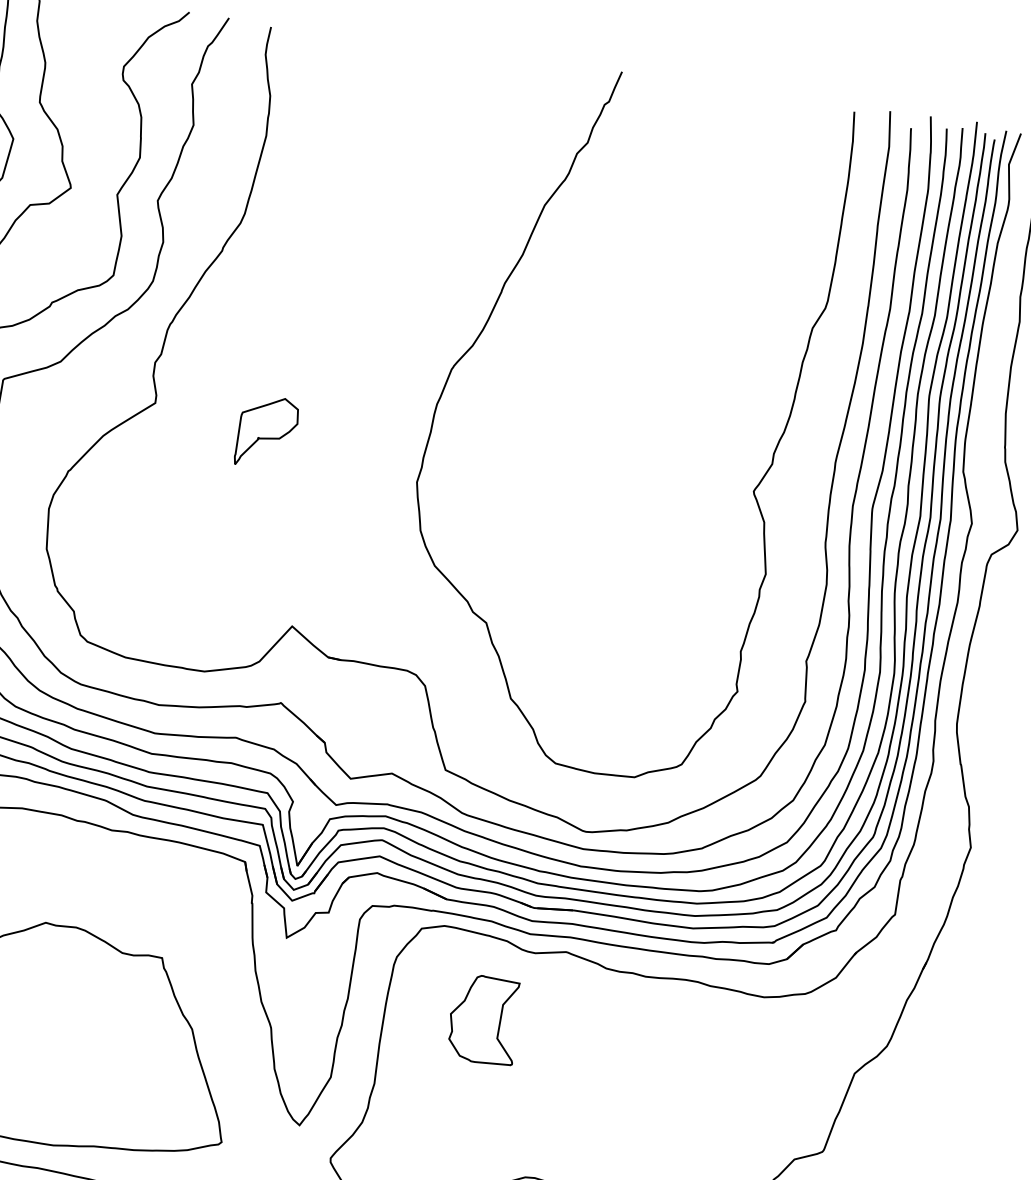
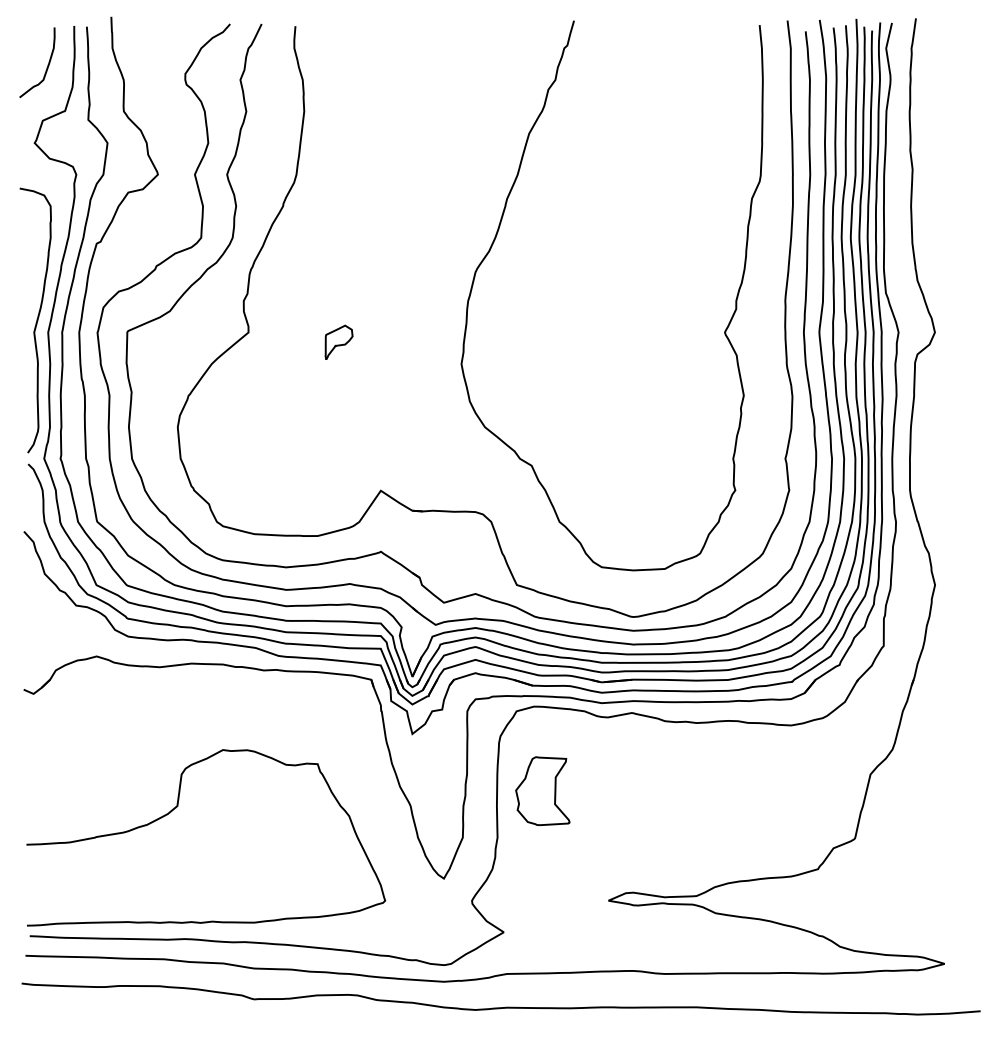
part: (266, 432) -> (338, 342), size x0.6
part: (484, 1018) -> (542, 790), moved

